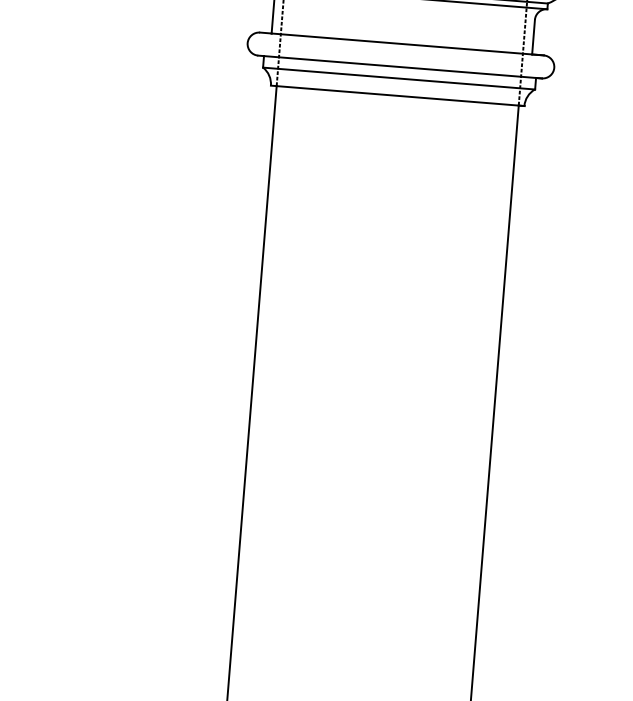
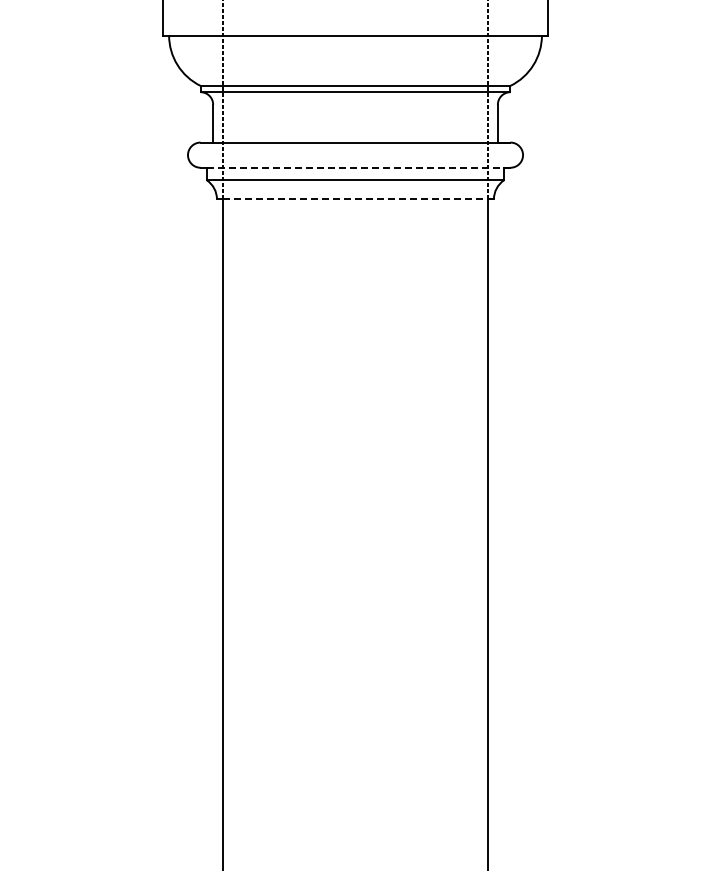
line: (402, 67) -> (358, 167), solid -> dashed
line: (401, 96) -> (359, 199), solid -> dashed

